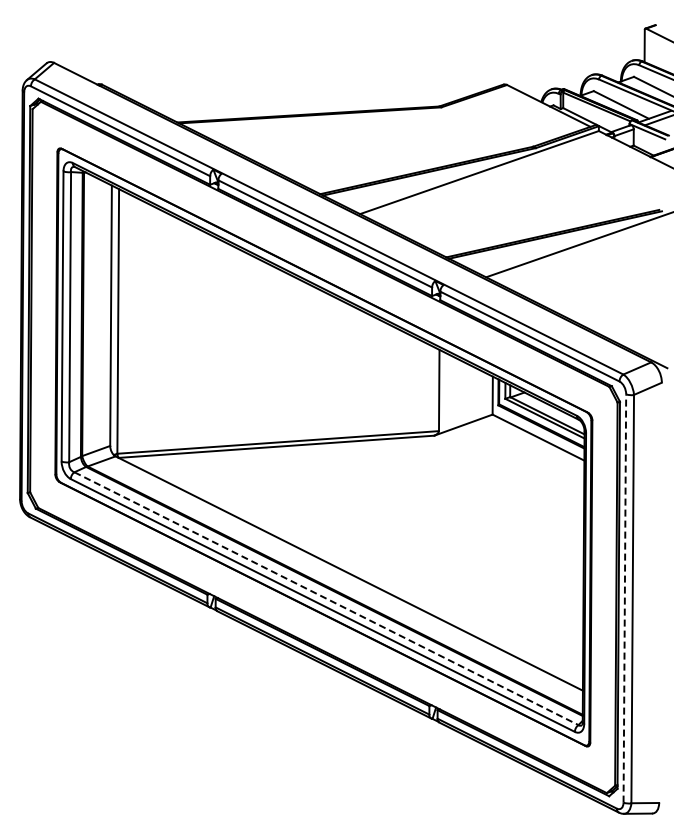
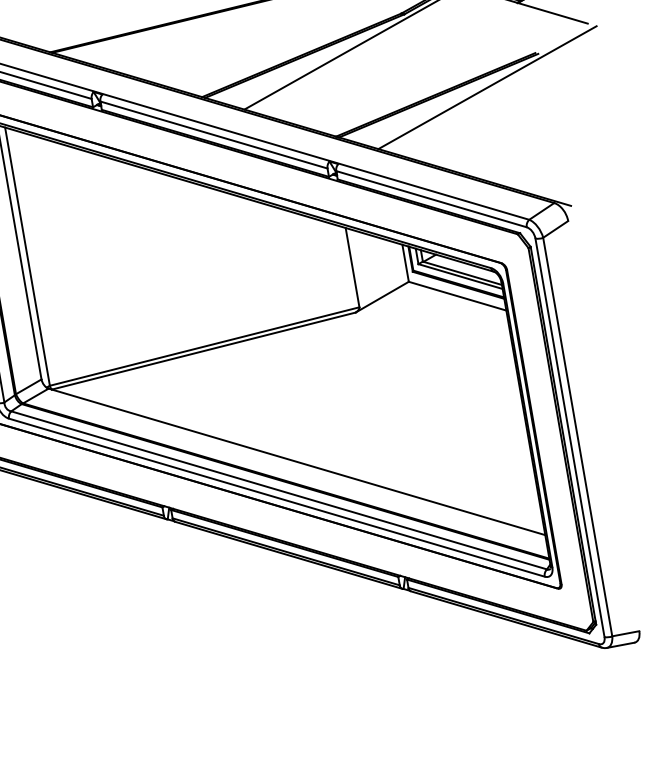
line: (624, 597) -> (569, 436), dashed -> solid
line: (326, 598) -> (279, 490), dashed -> solid

